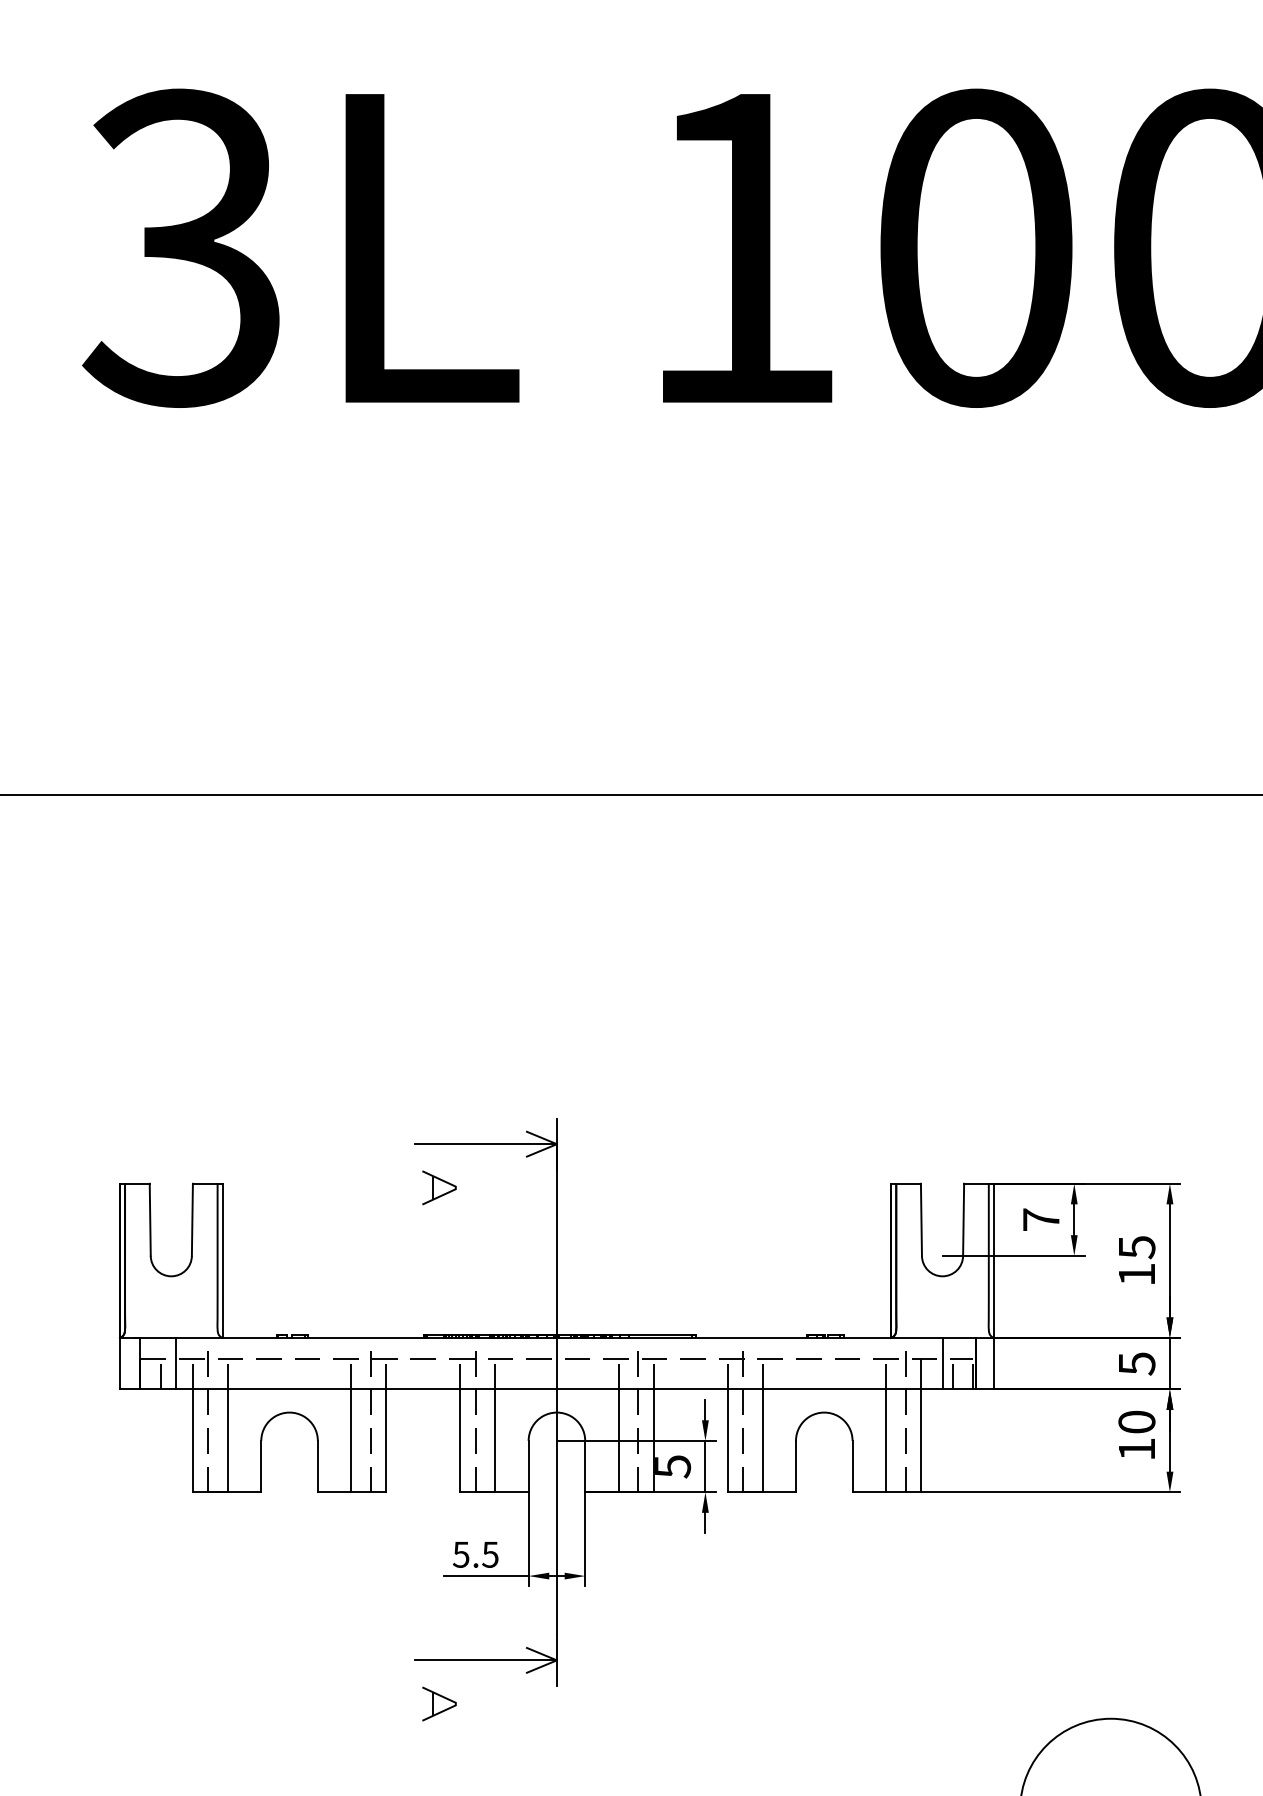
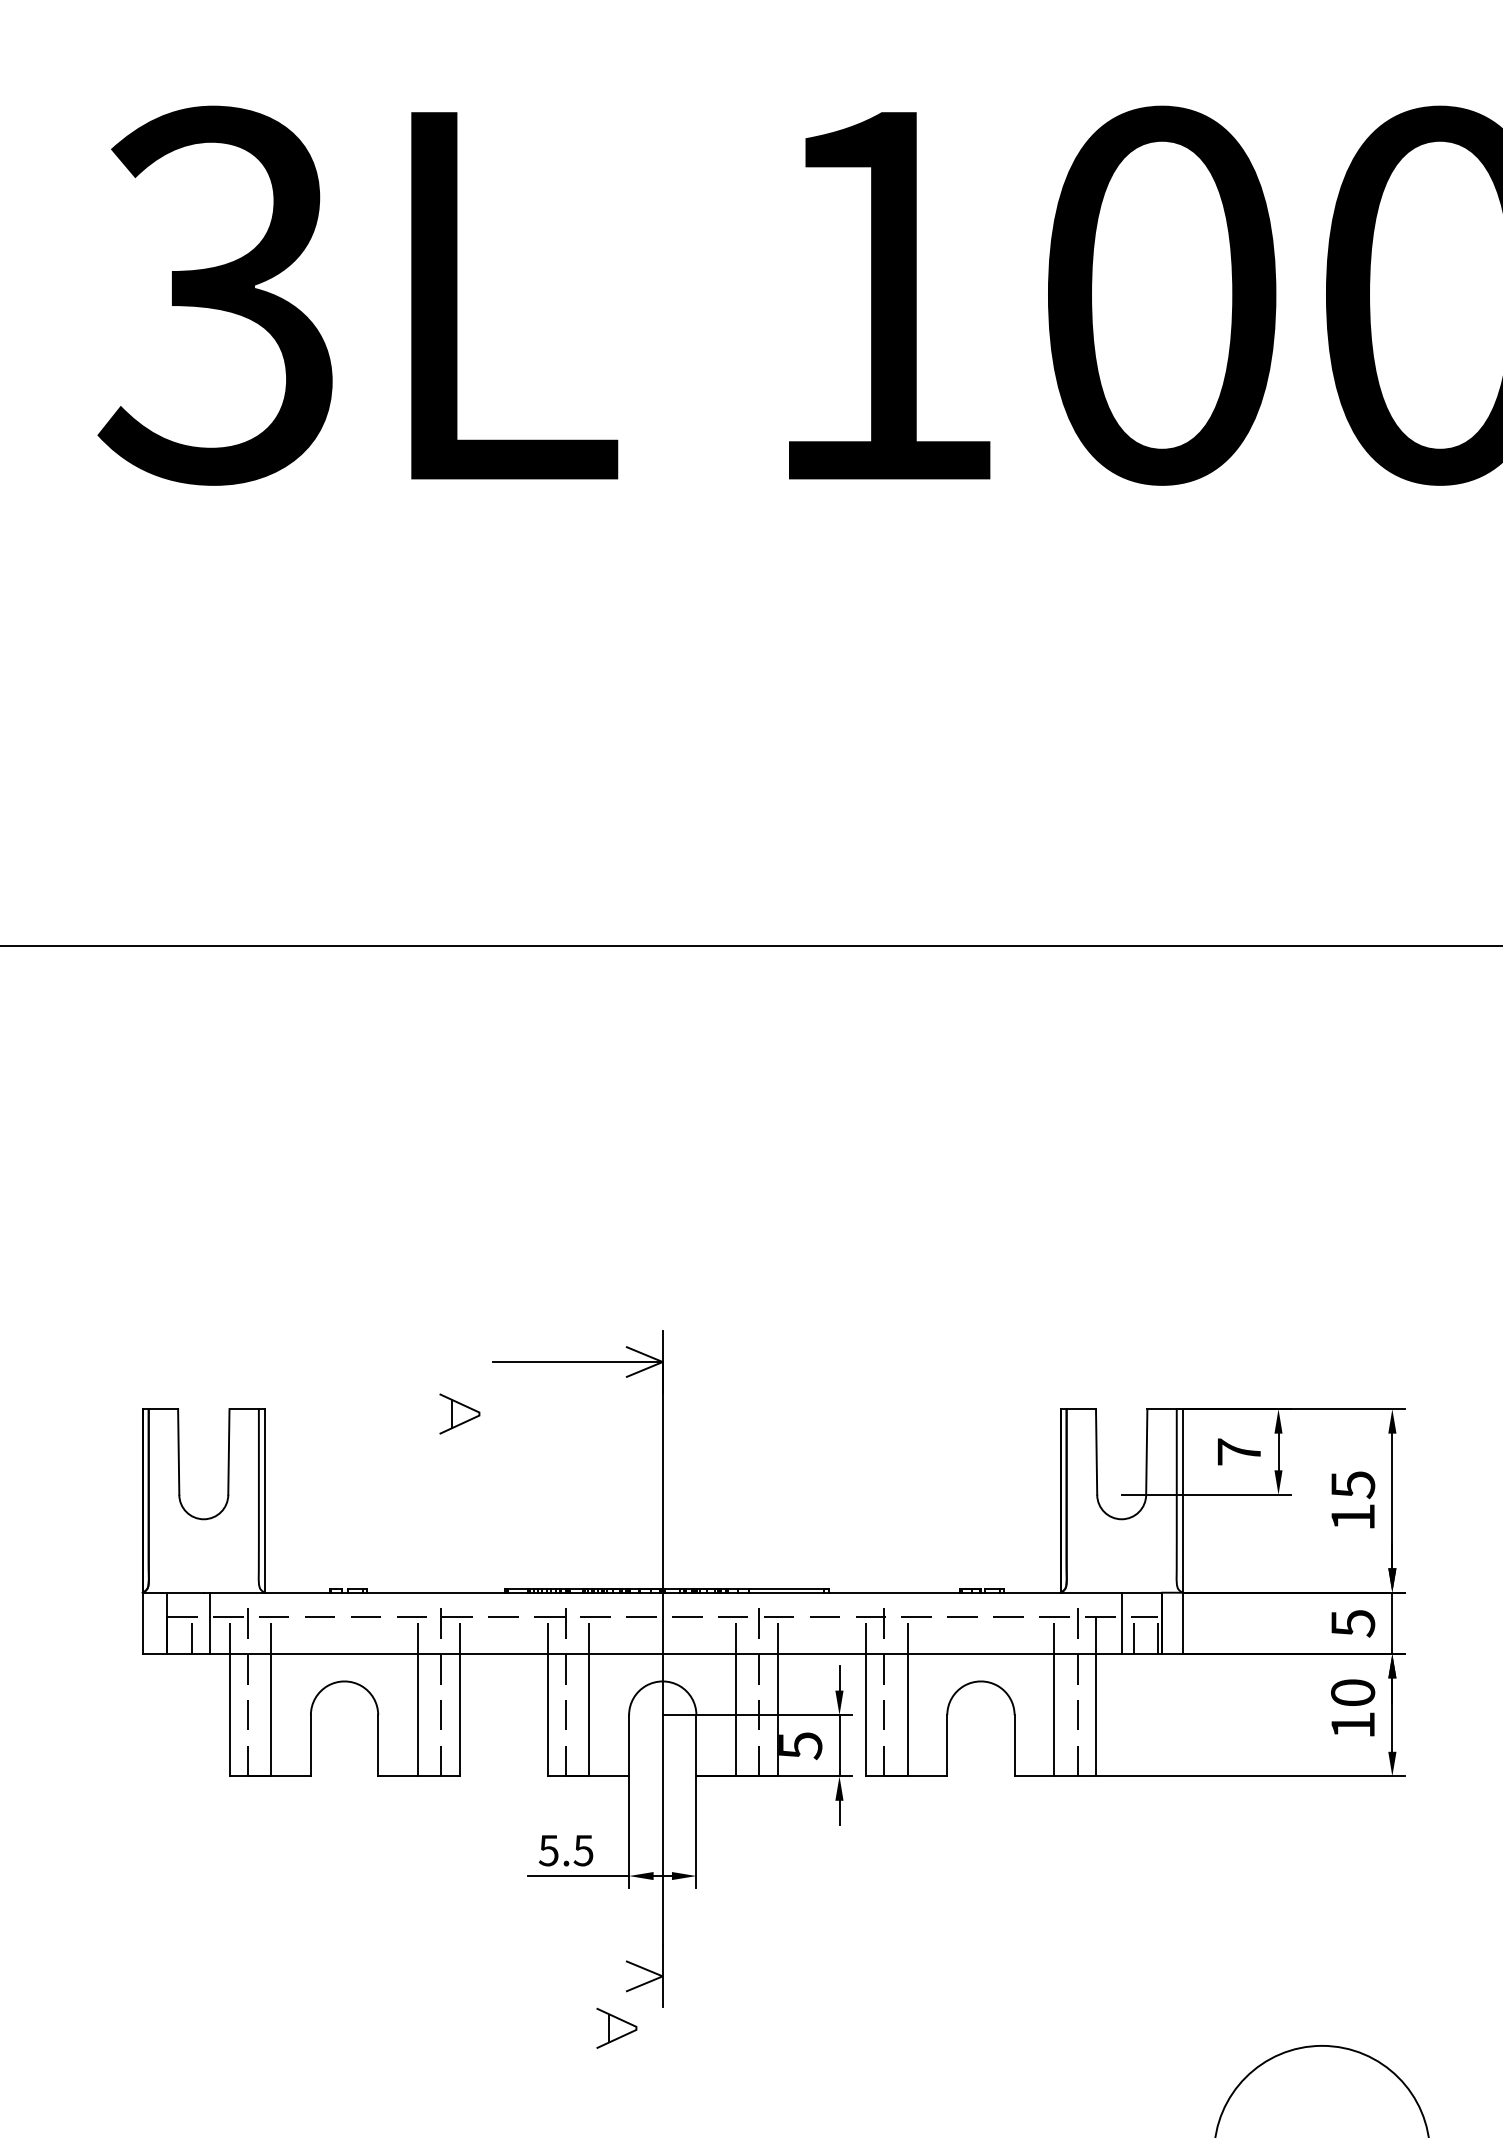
part: (439, 1187) -> (459, 1413), moved
line: (485, 1660) -> (577, 1976), removed
part: (439, 1703) -> (616, 2027), moved

